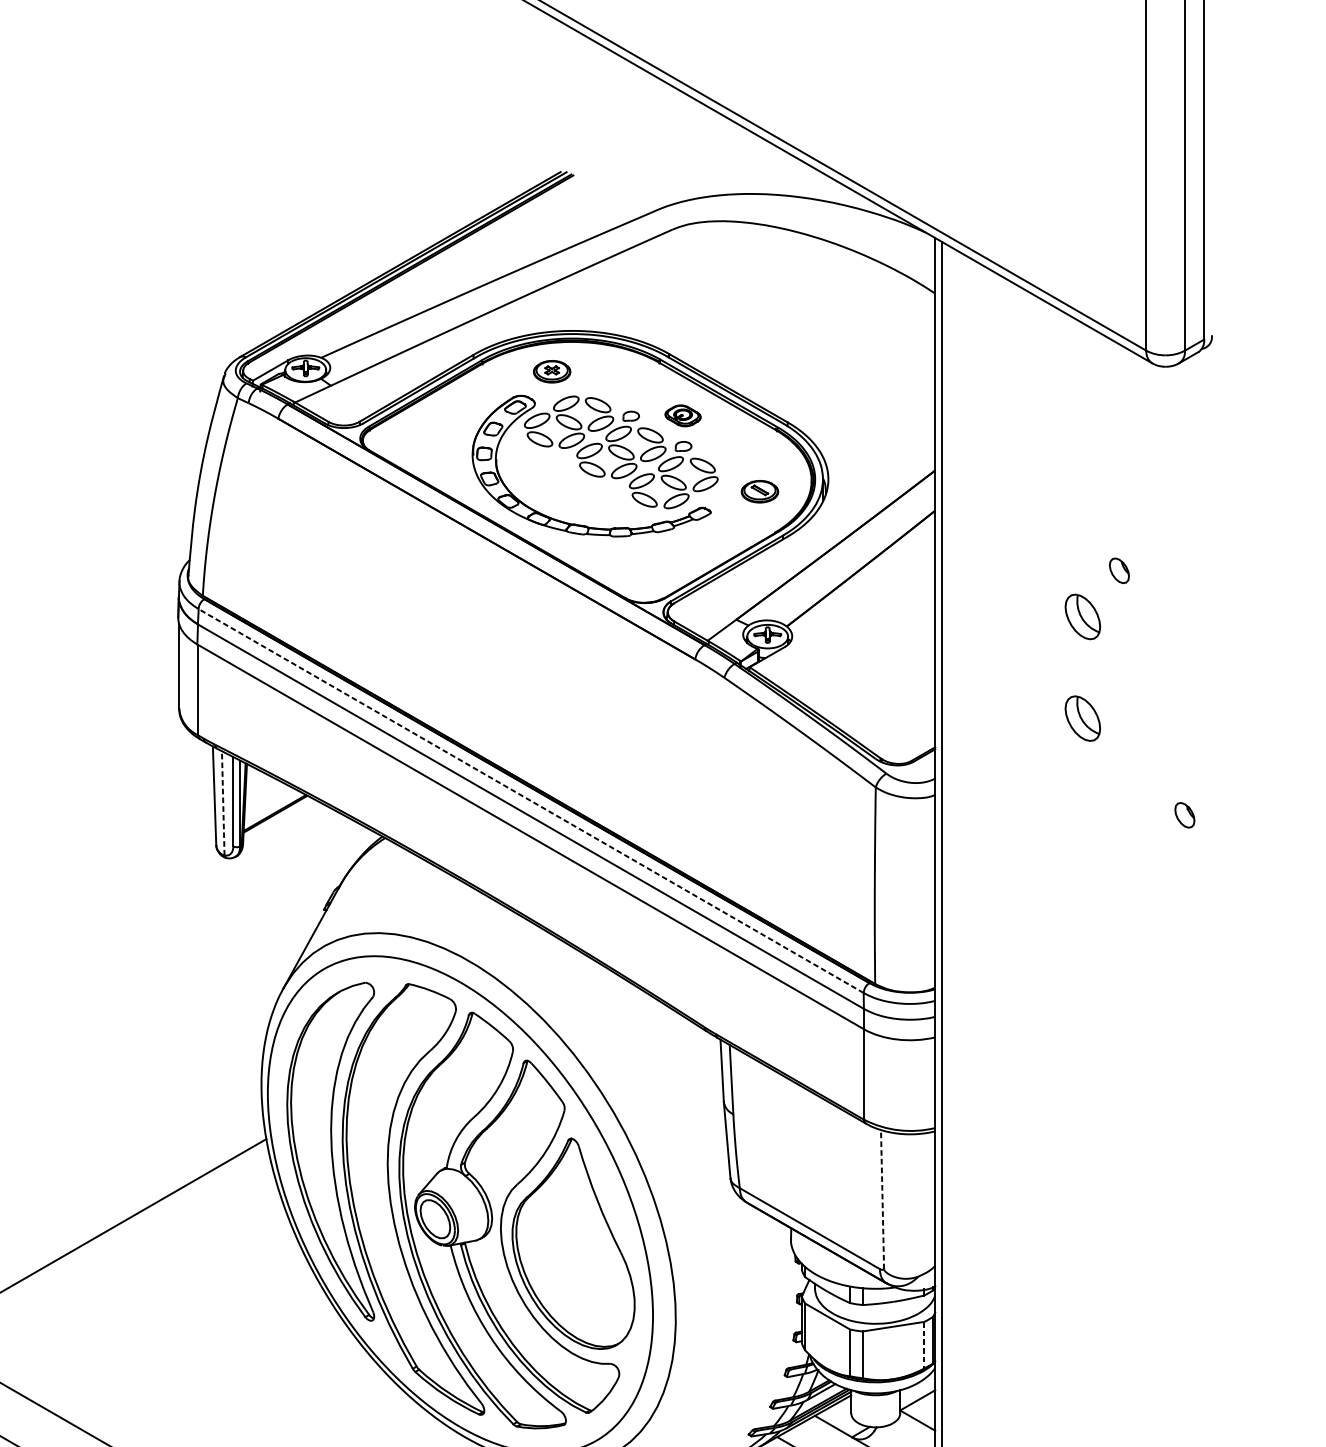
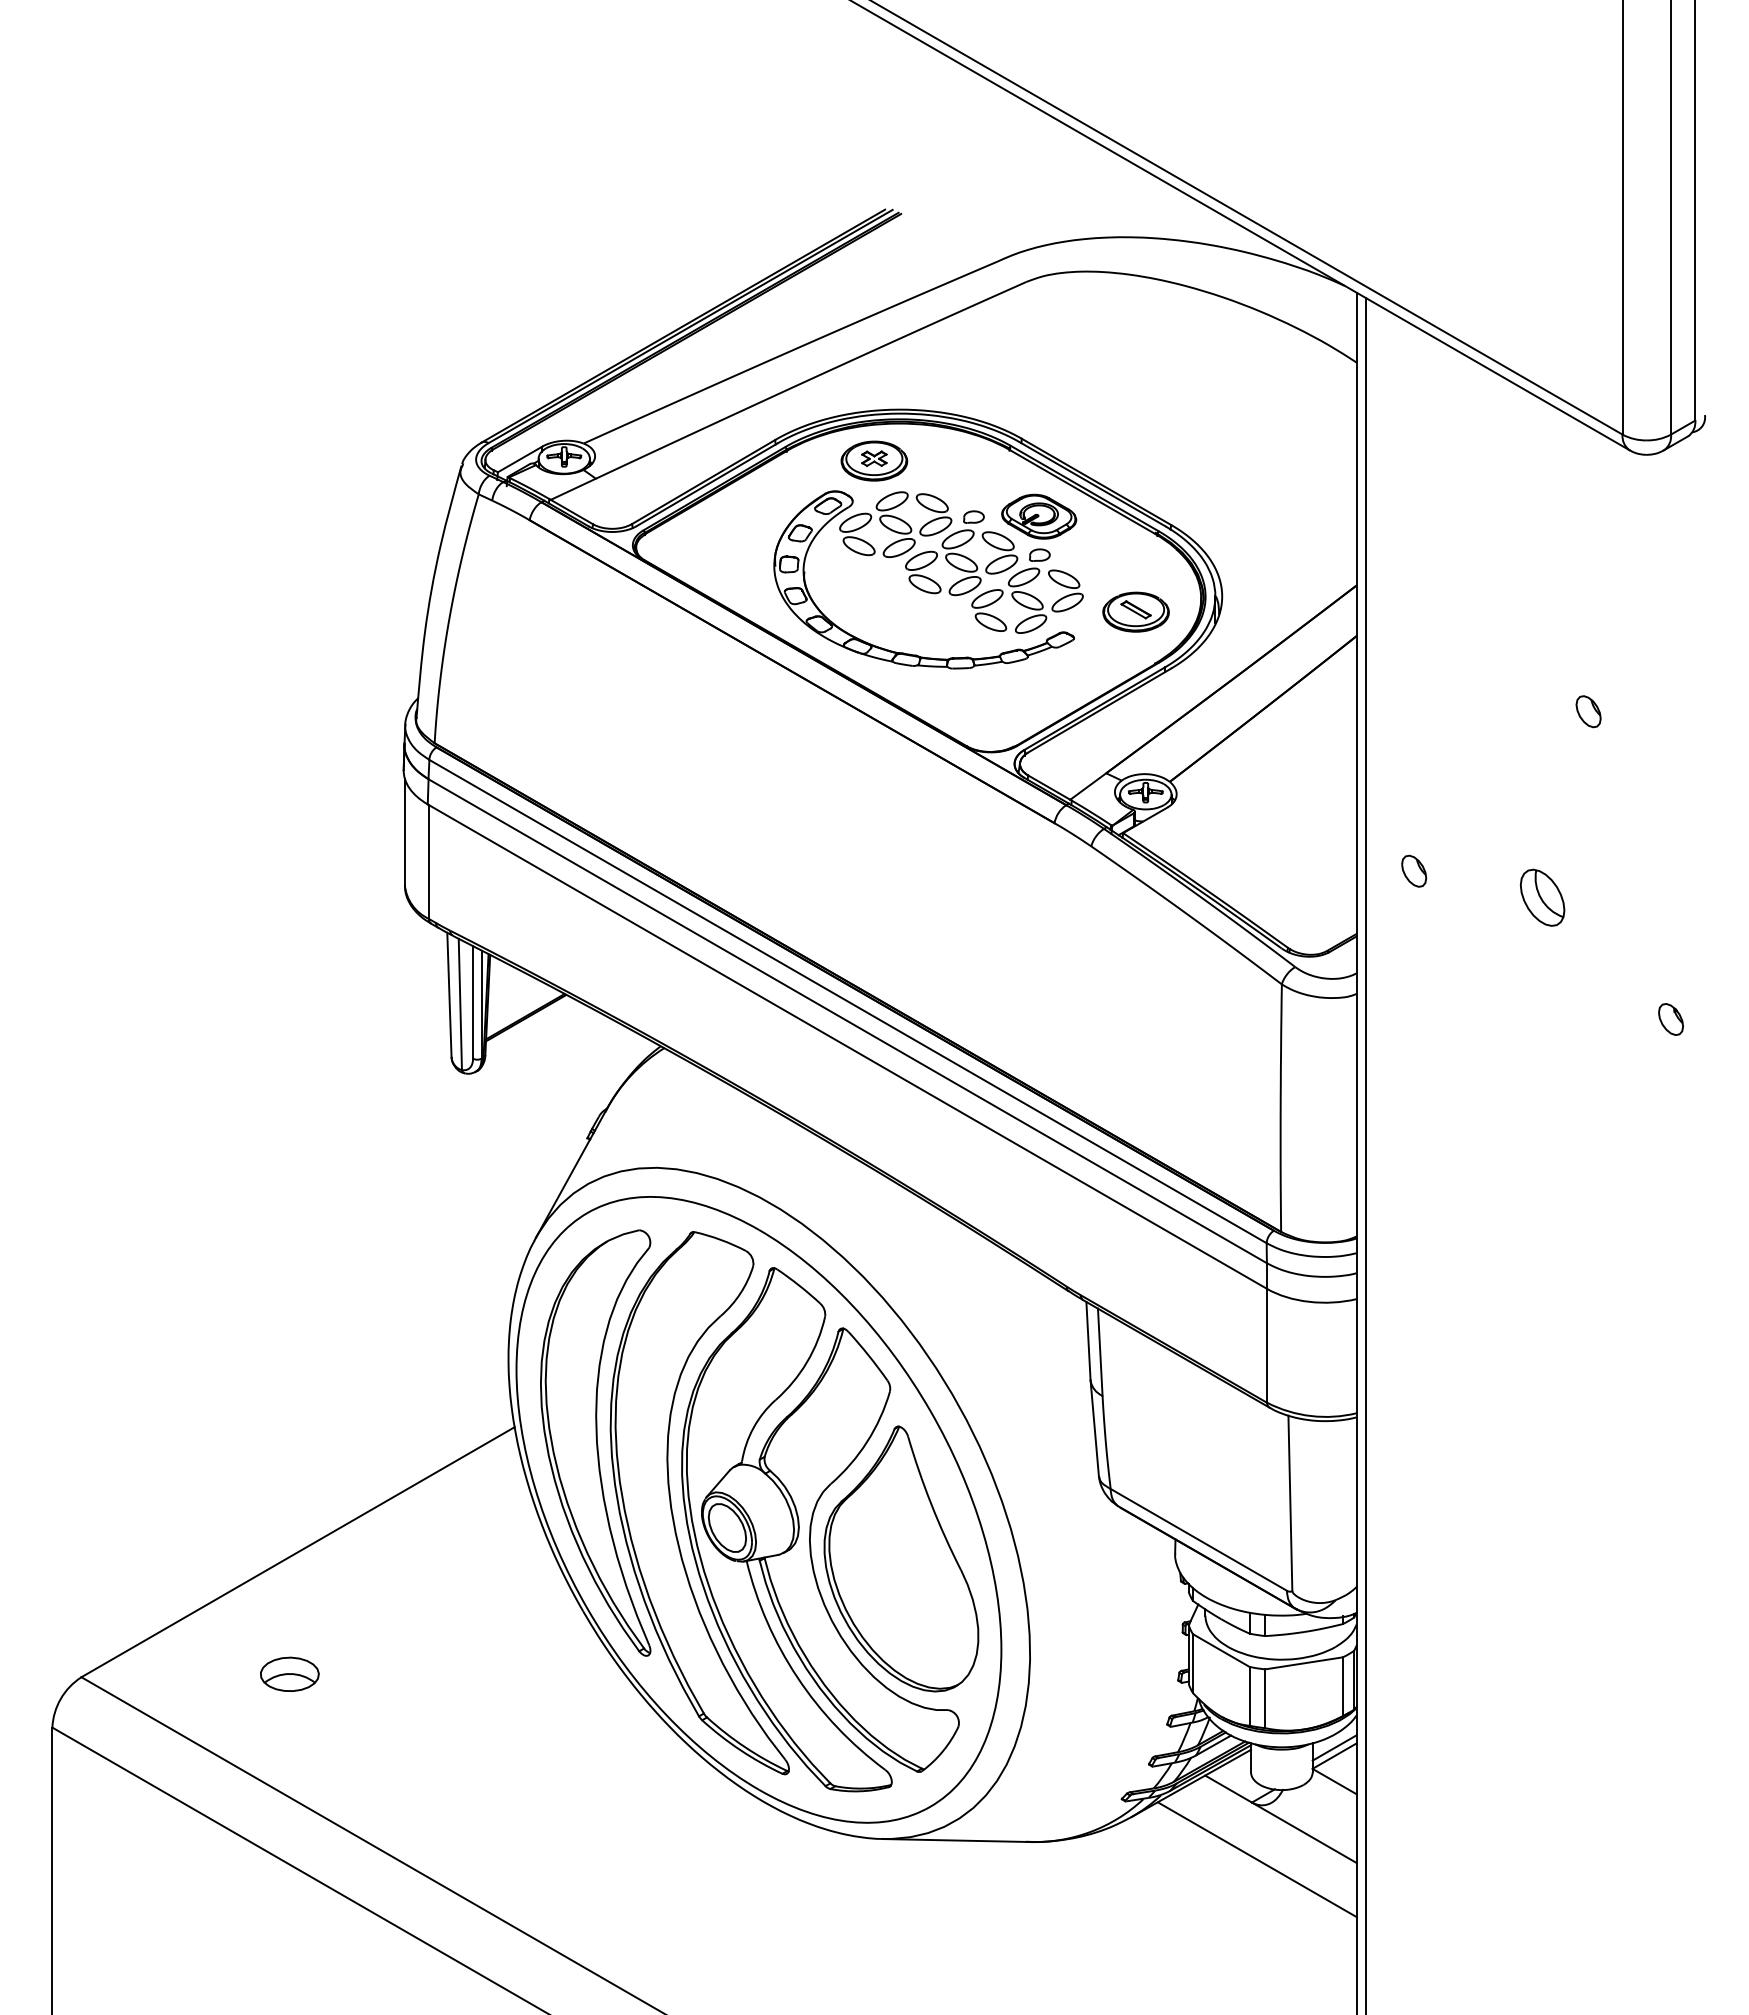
part: (552, 371) -> (874, 460), size x1.43
part: (683, 415) -> (1039, 516), size x1.67
part: (759, 491) -> (1135, 611), size x1.43
part: (1082, 616) -> (1542, 769), removed
part: (981, 696) -> (1414, 870), added
line: (530, 801) -> (847, 1001), dashed -> solid
line: (223, 803) -> (460, 1004), dashed -> solid
line: (882, 1199) -> (1290, 1503), dashed -> solid
part: (87, 1334) -> (289, 1673), added
line: (923, 1345) -> (1342, 1687), dashed -> solid
line: (917, 1393) -> (1334, 1747), added

